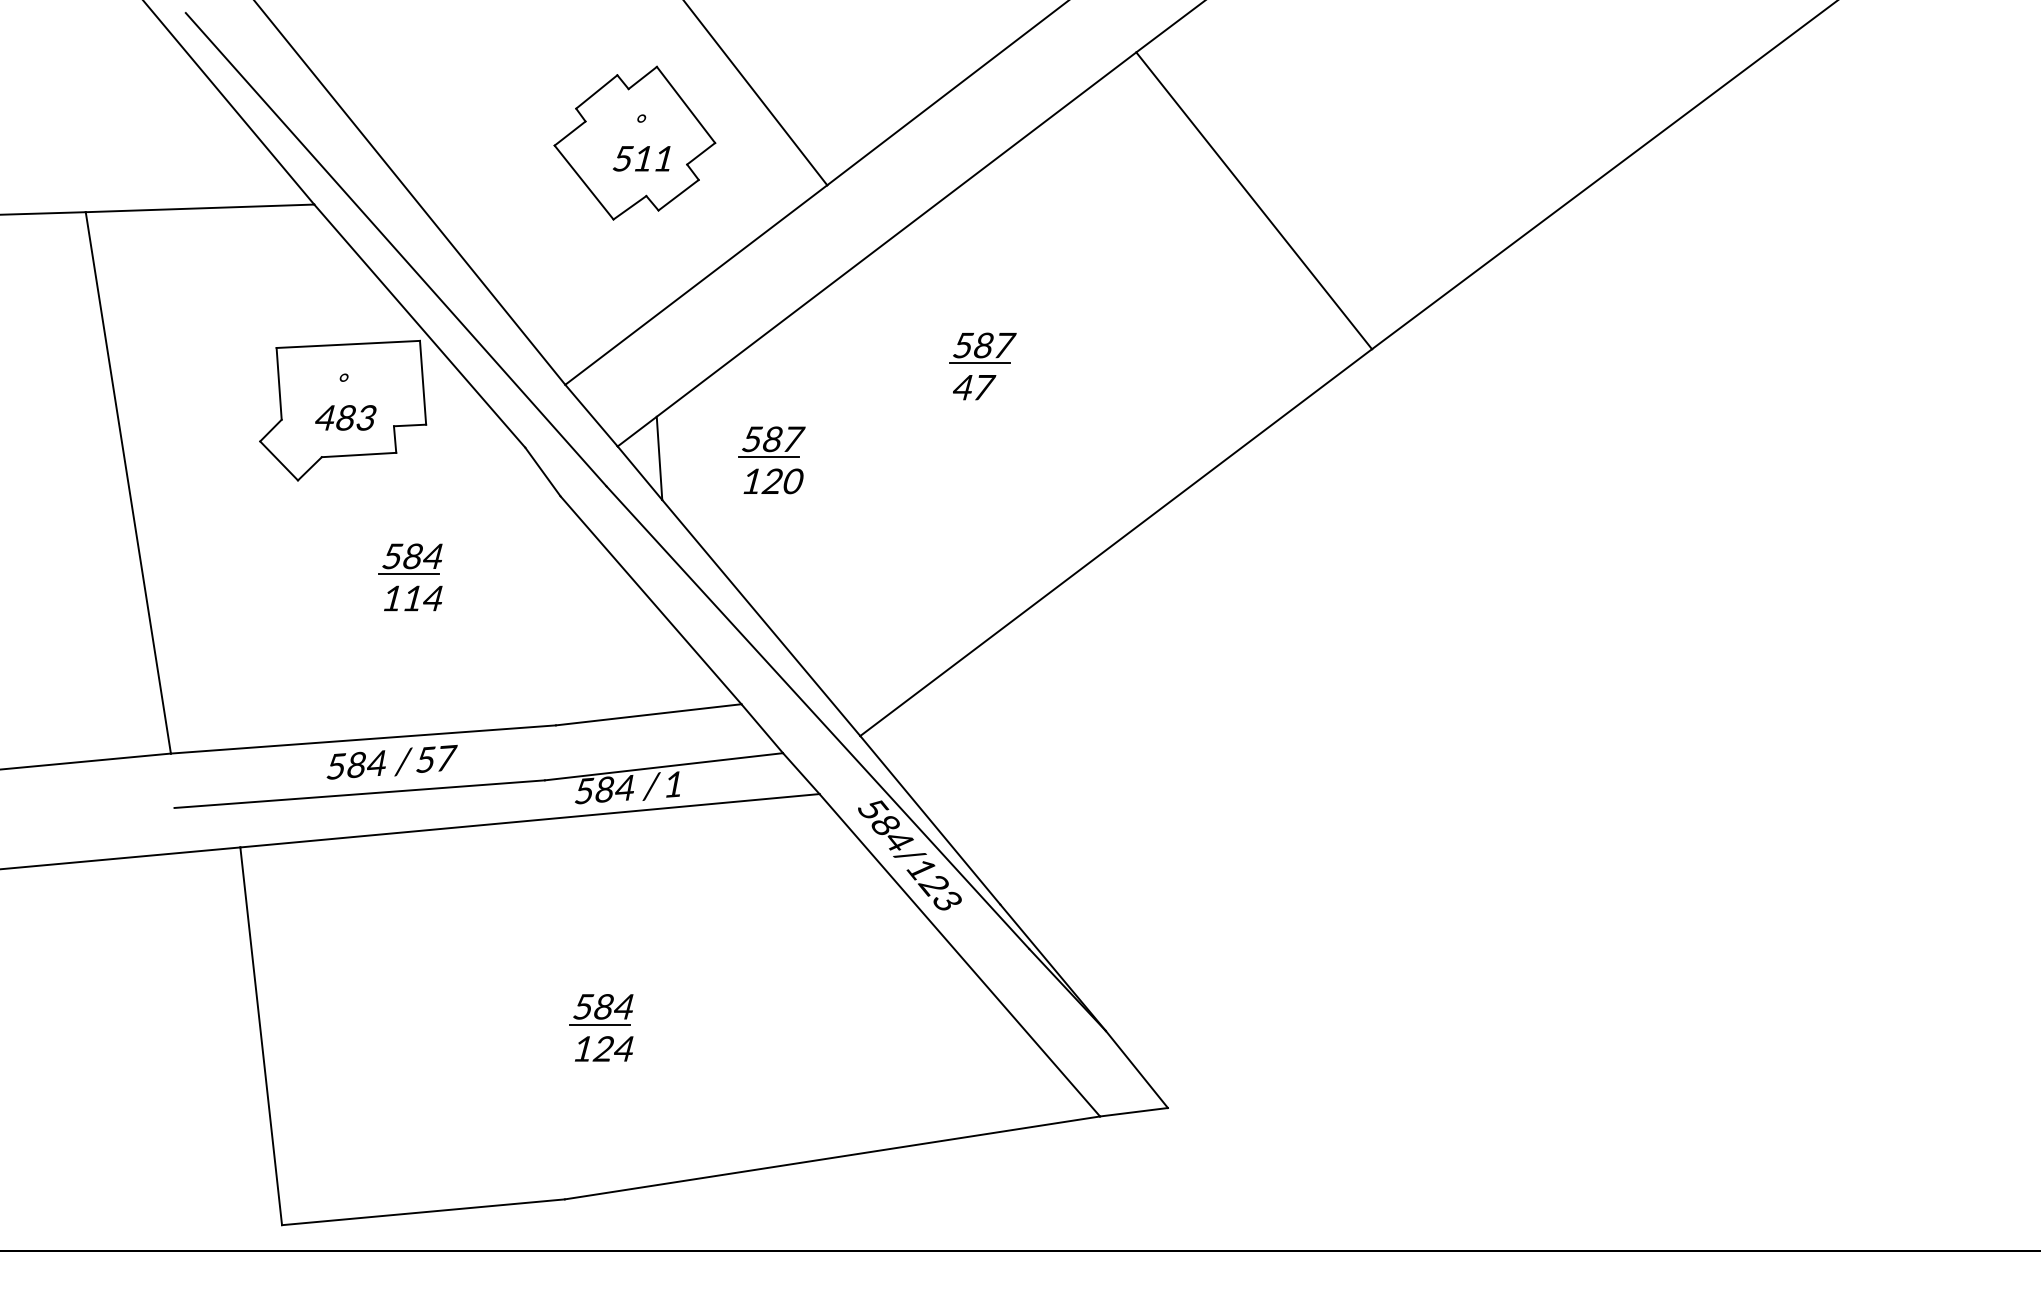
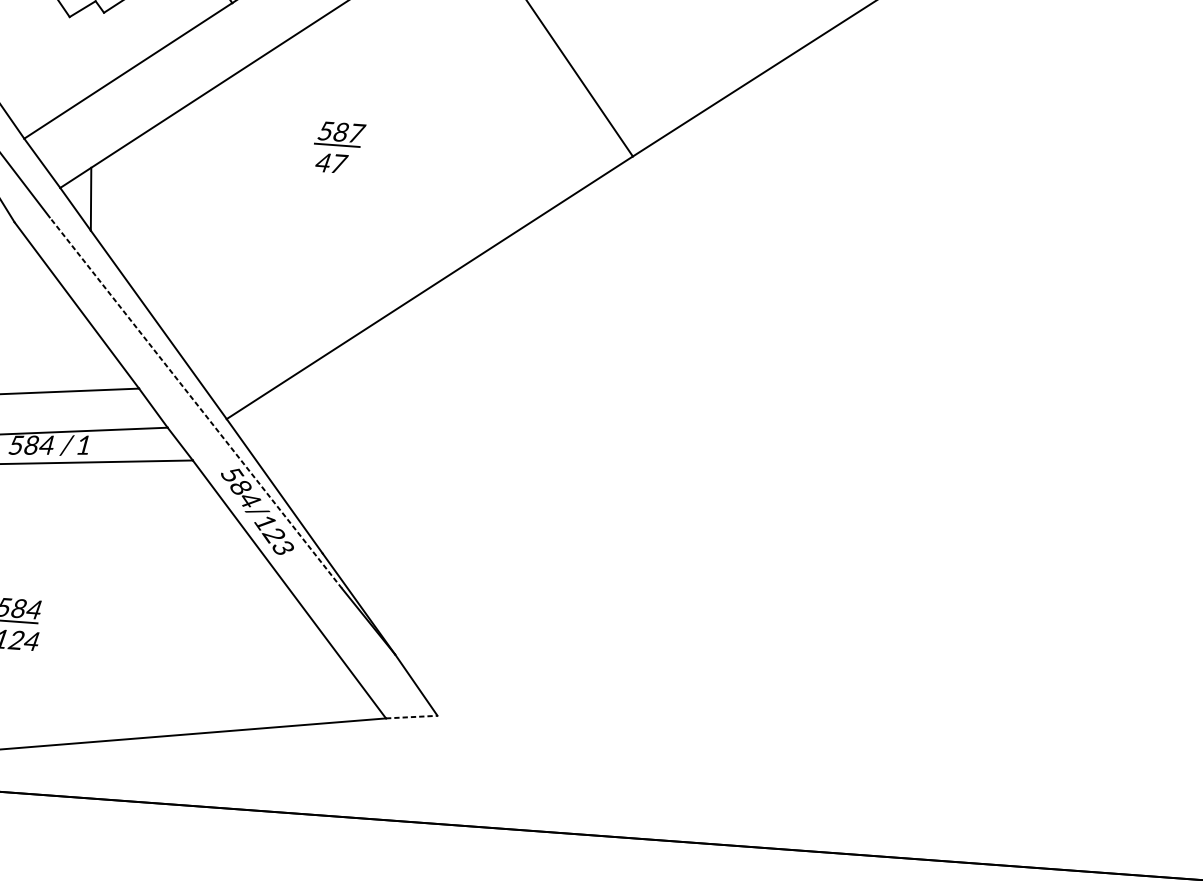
part: (771, 460) -> (175, 206), removed
line: (817, 717) -> (195, 402), solid -> dashed
line: (1134, 1112) -> (412, 717), solid -> dashed

